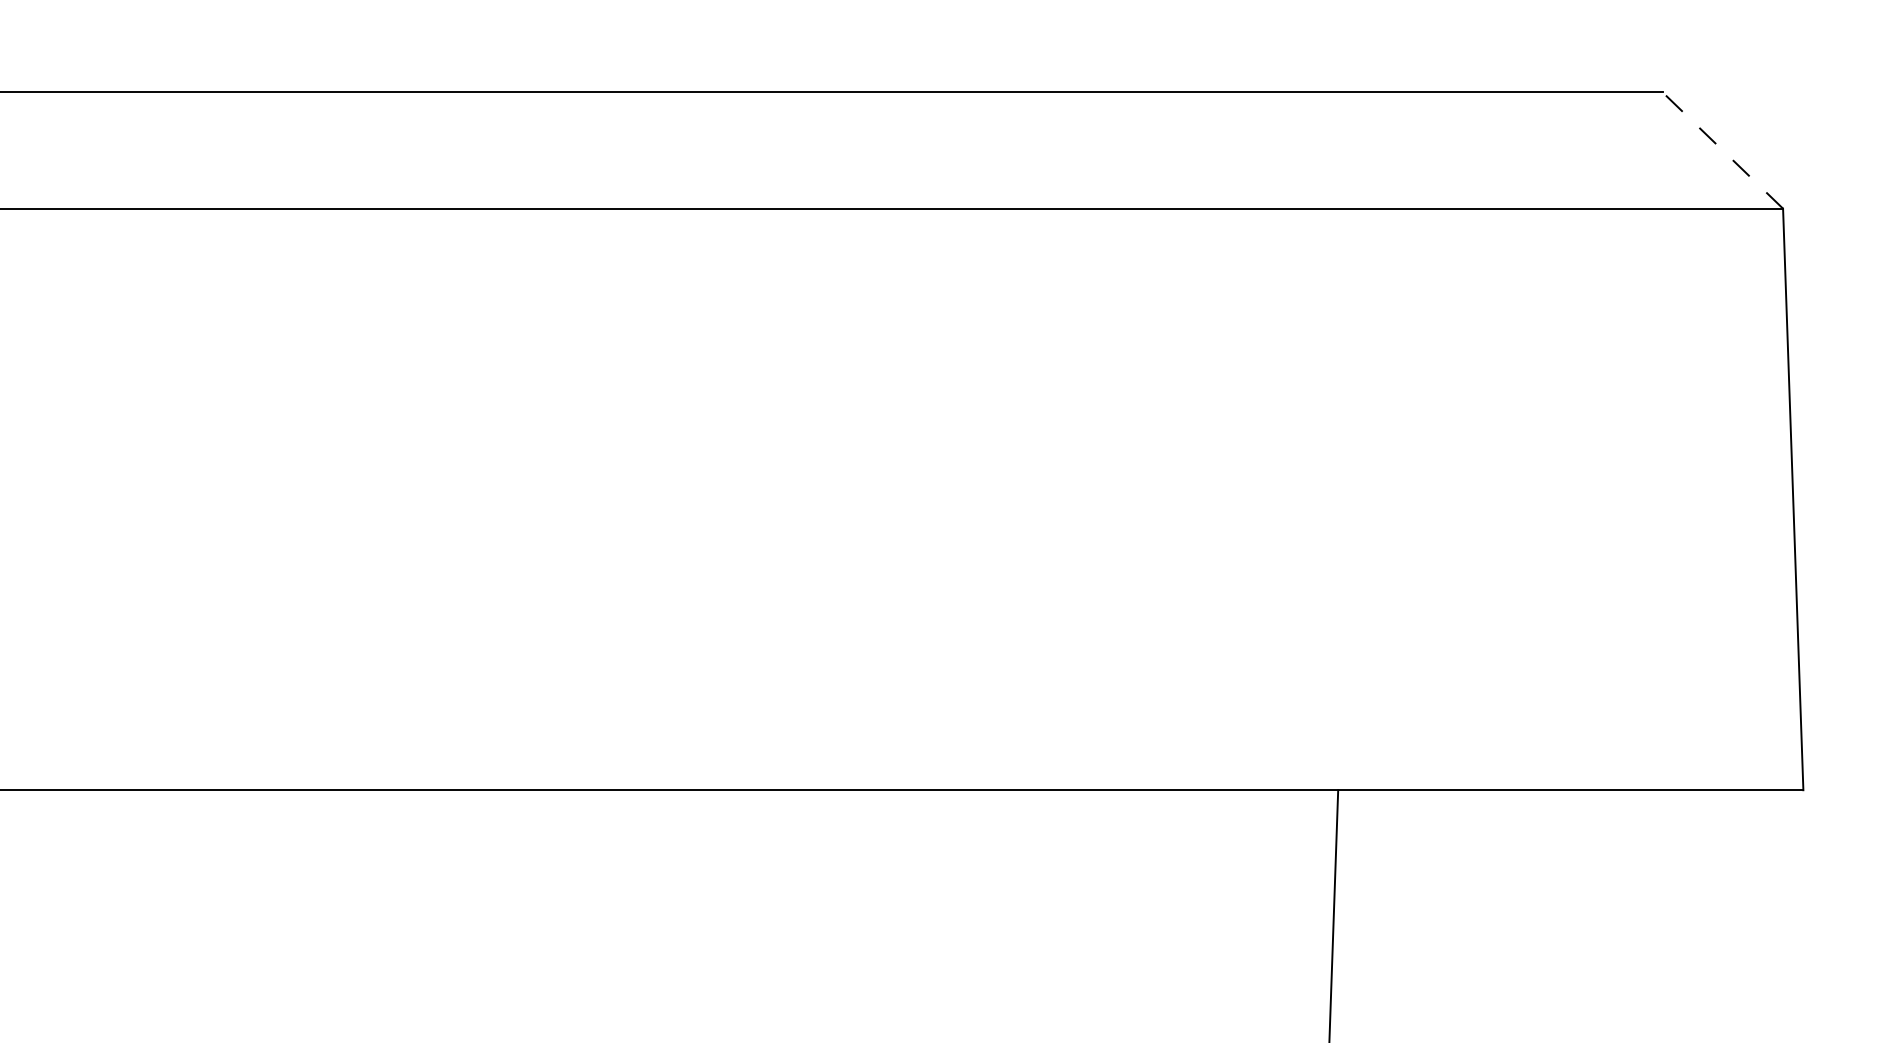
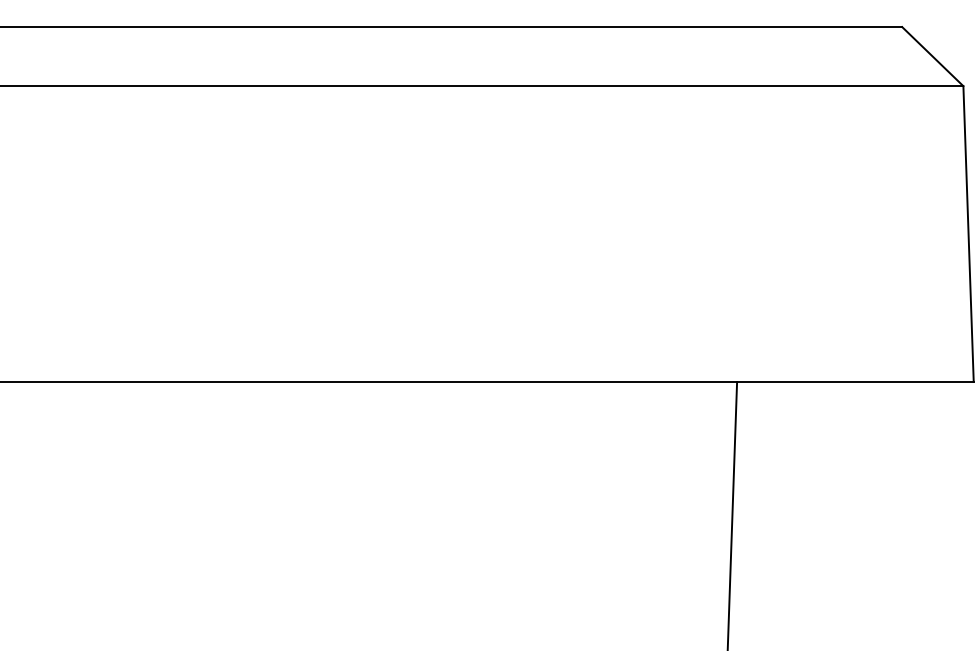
line: (1722, 150) -> (932, 56), dashed -> solid

